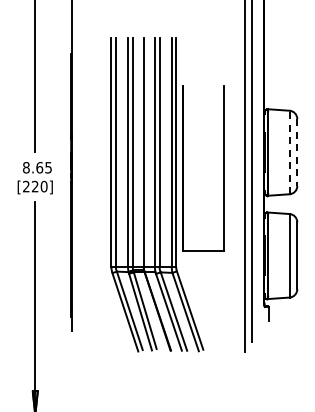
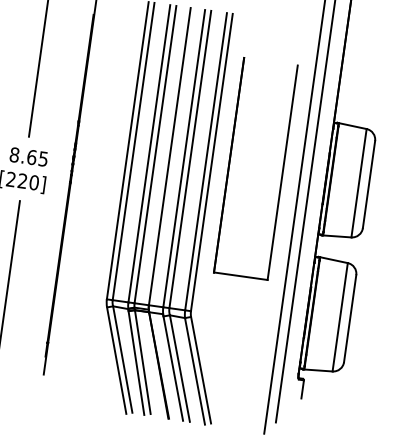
line: (289, 152) -> (358, 183), dashed -> solid
line: (297, 152) -> (369, 184), dashed -> solid
part: (183, 168) -> (230, 165), moved

